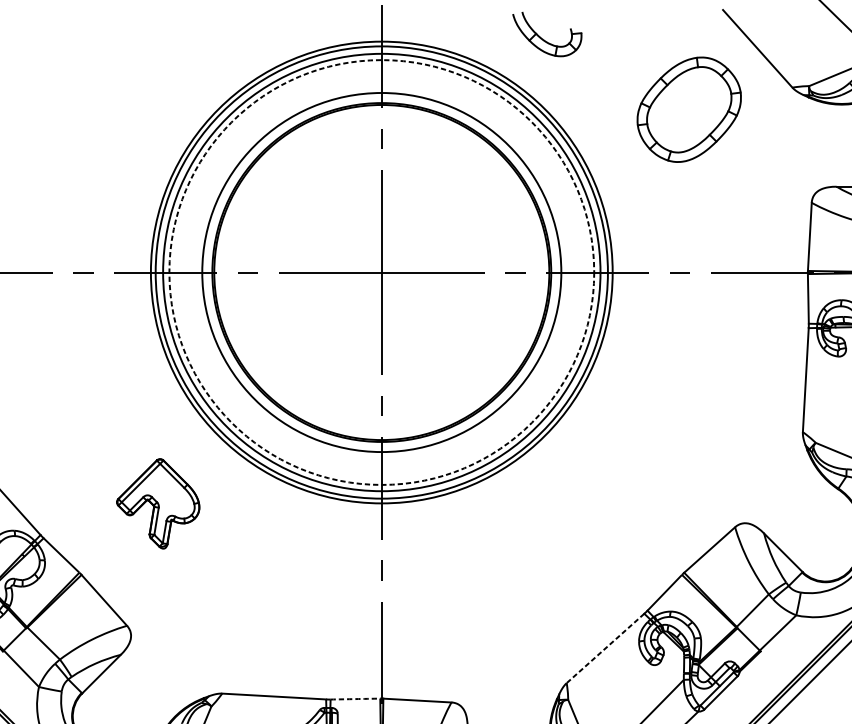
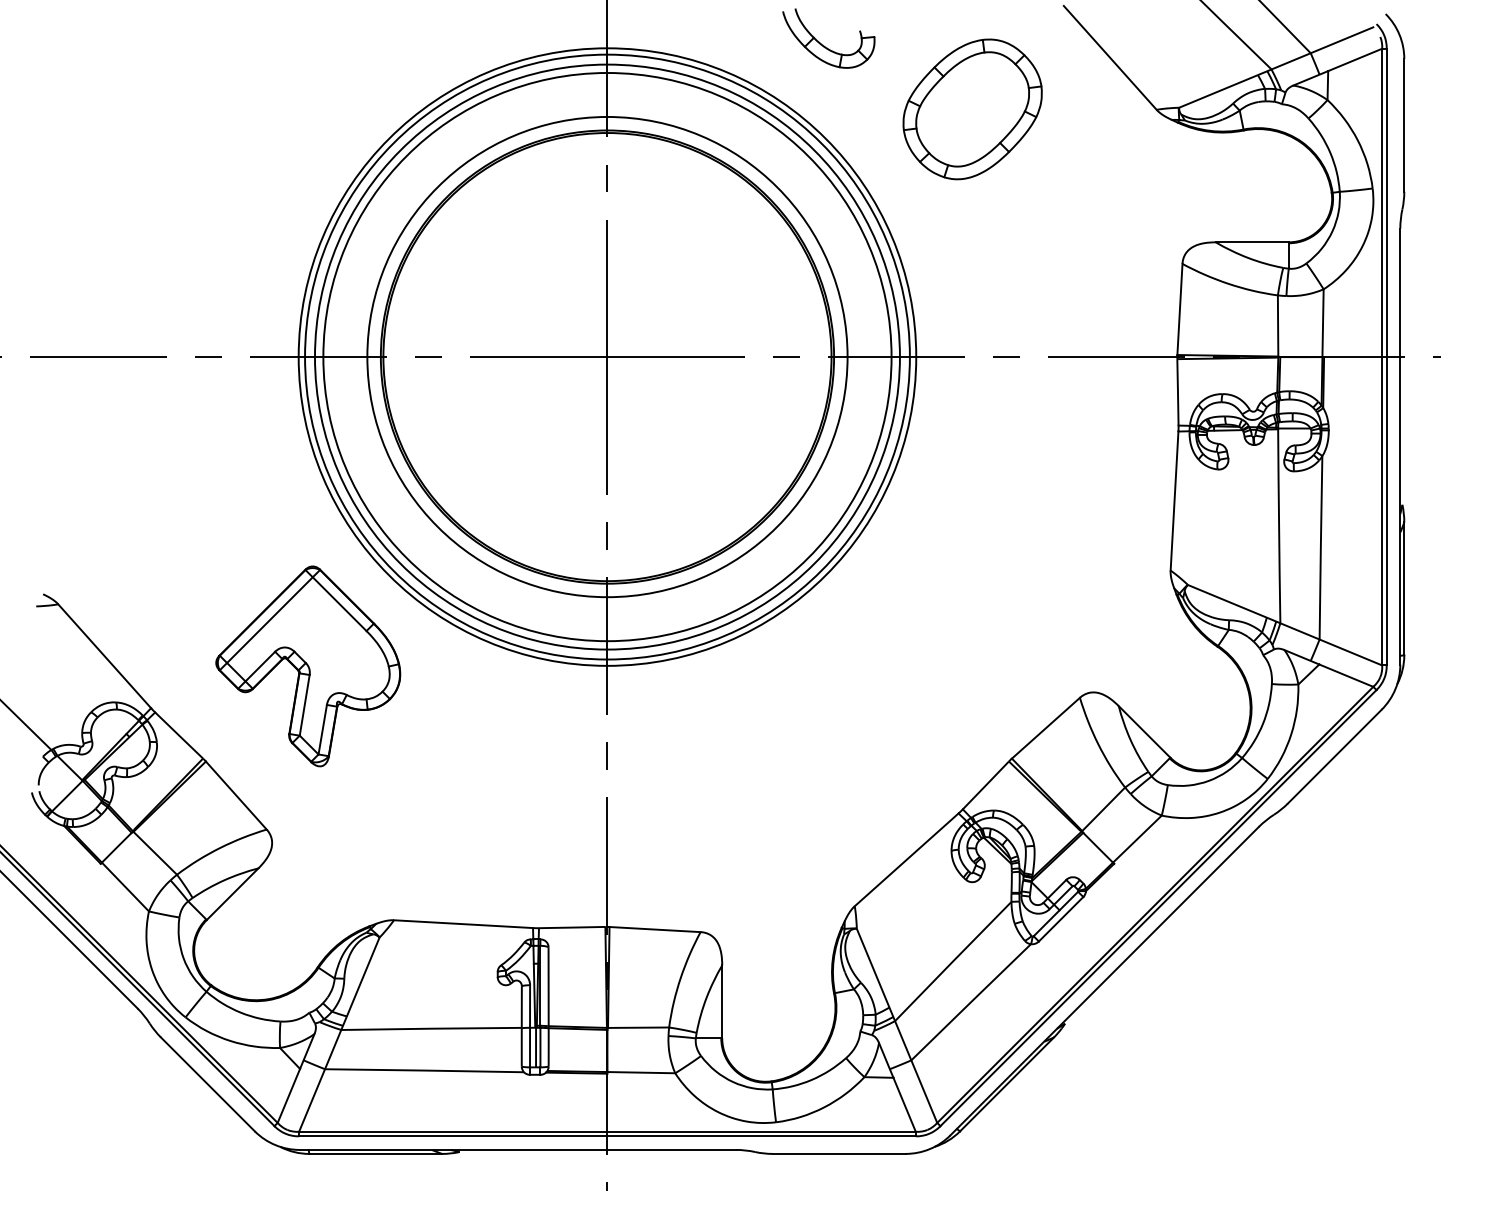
part: (689, 109) -> (972, 109), moved
circle: (381, 272) -> (607, 356), dashed -> solid
part: (158, 503) -> (308, 666), size x1.67
line: (605, 648) -> (906, 859), dashed -> solid
arc: (355, 699) -> (572, 927), dashed -> solid

